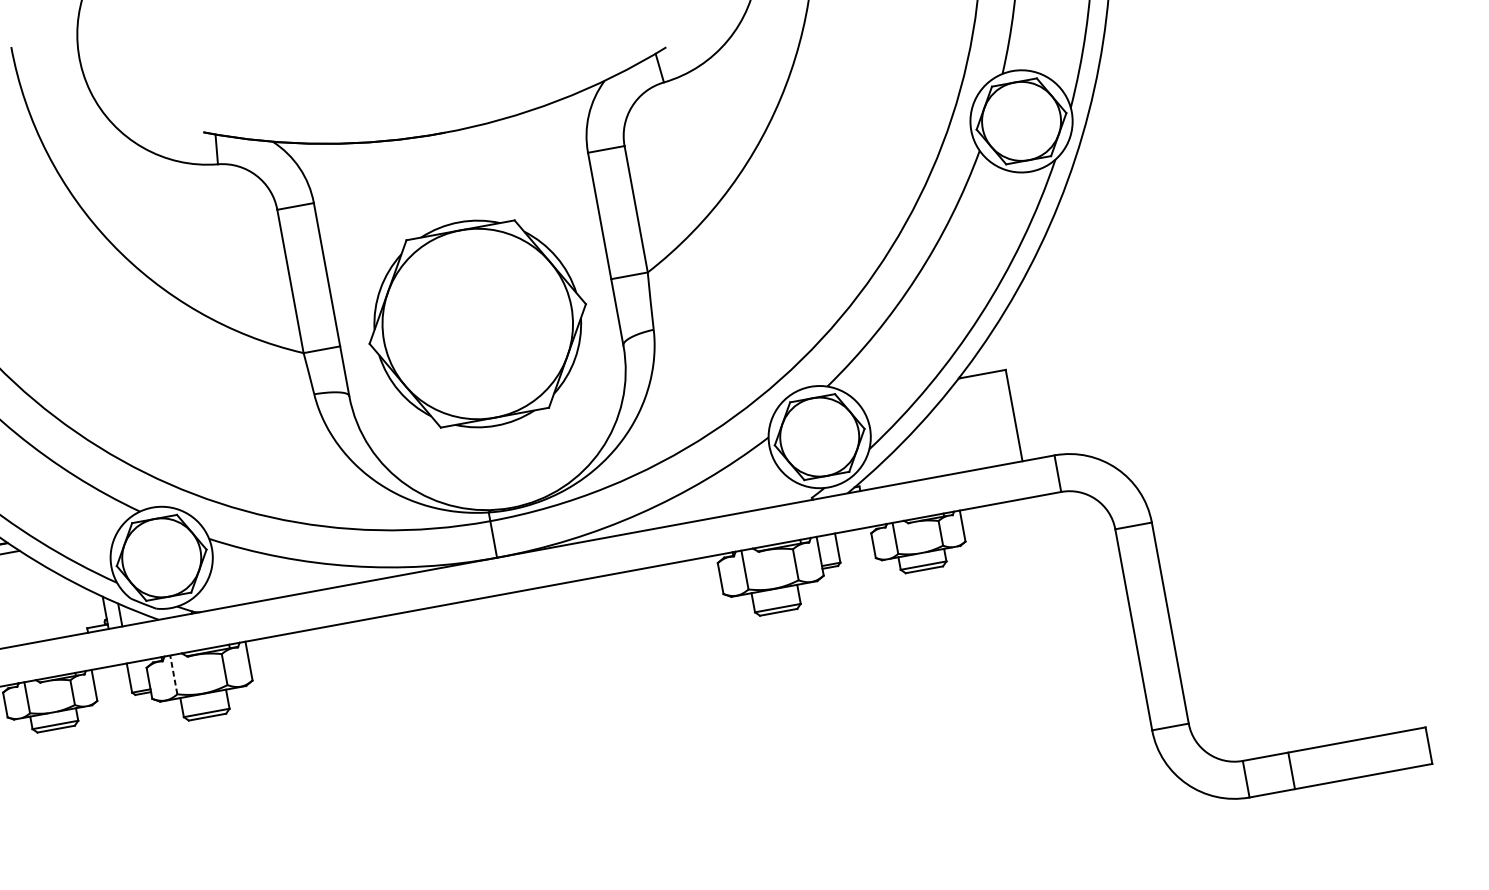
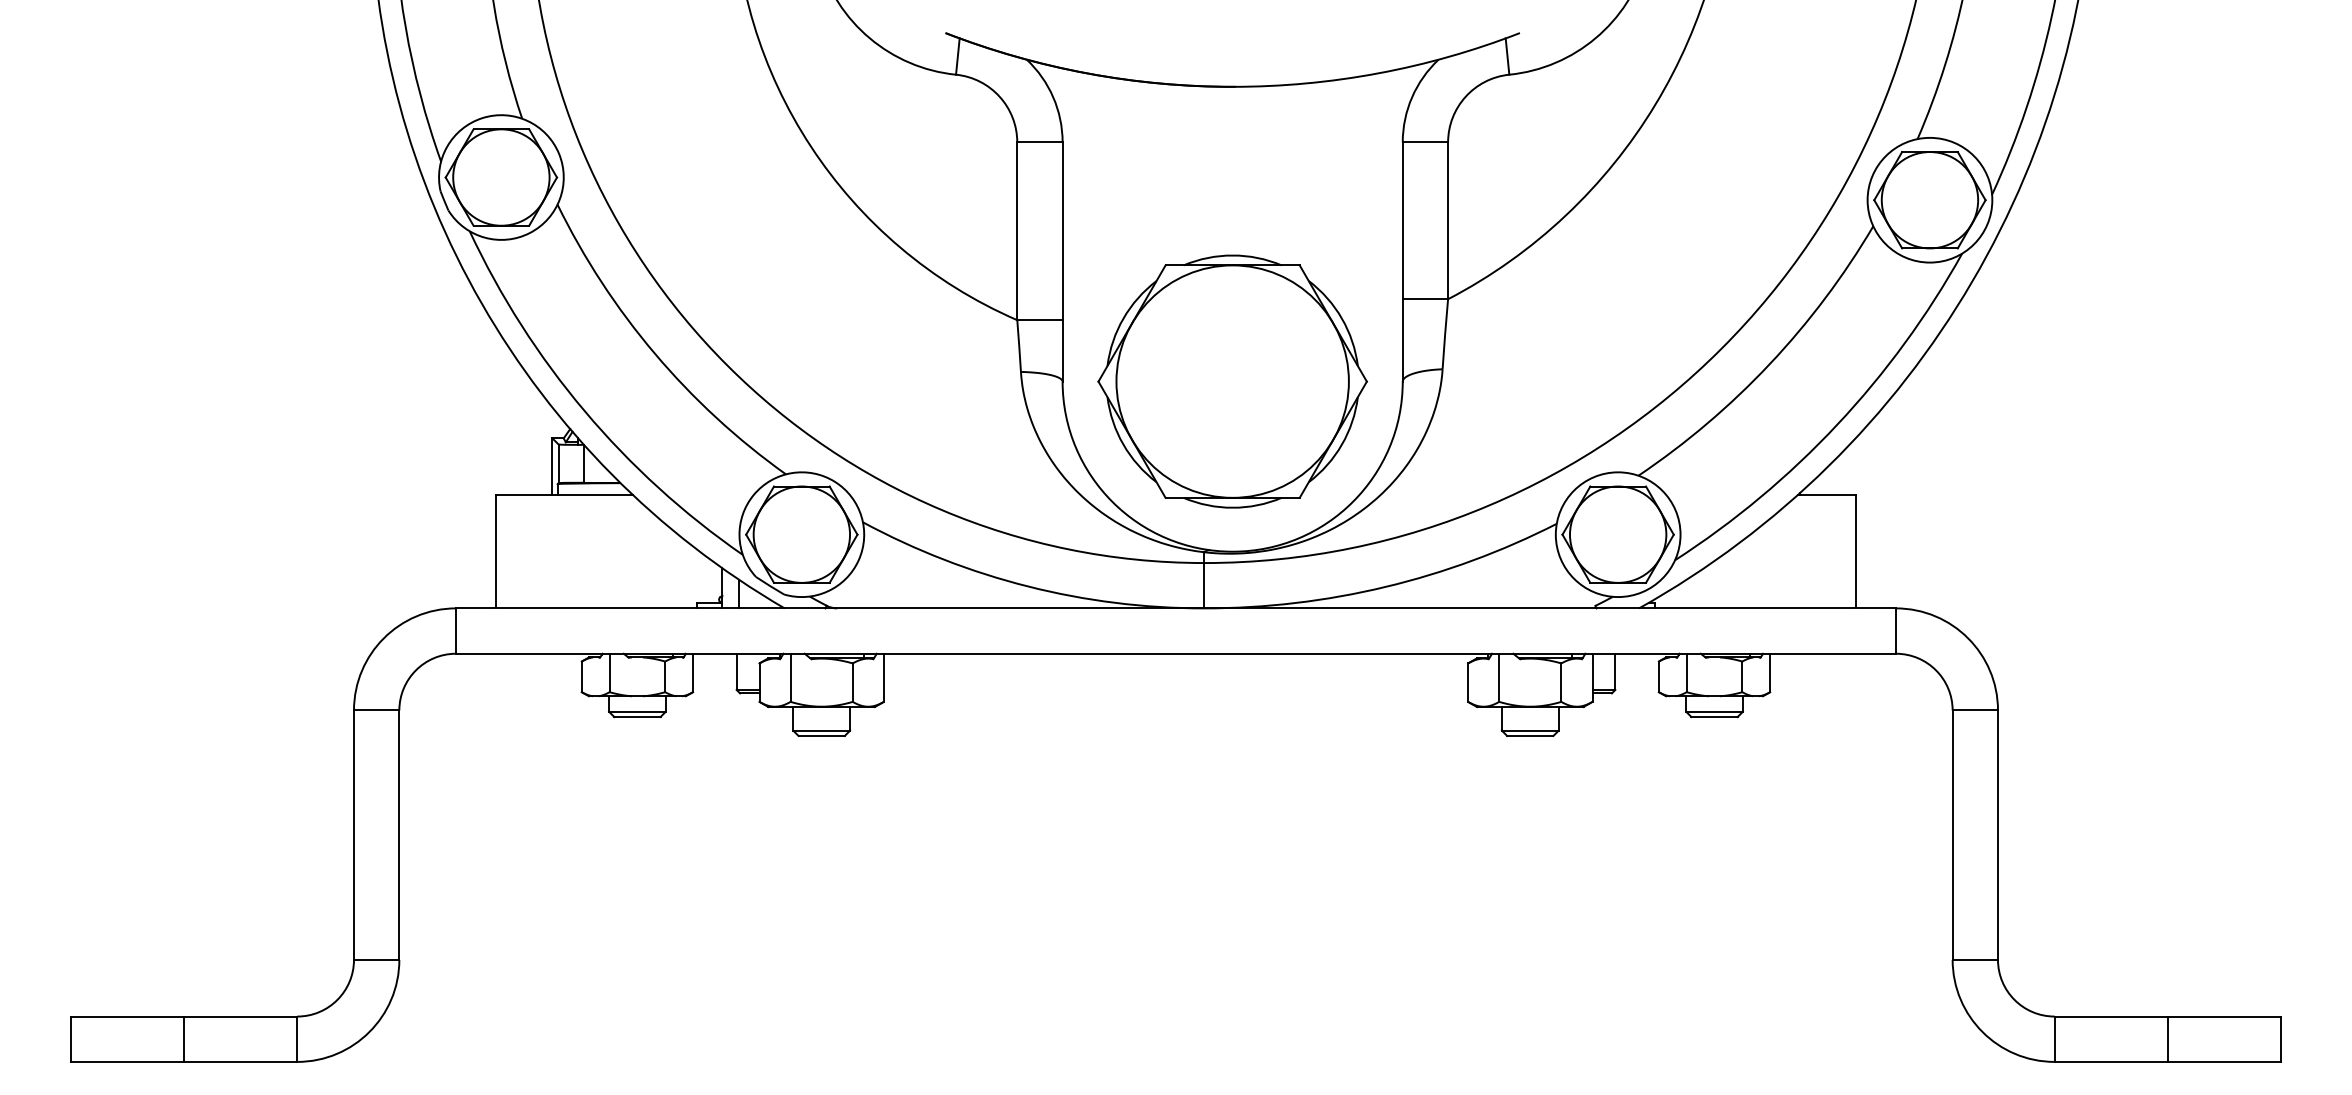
part: (477, 323) -> (1232, 381), moved
line: (173, 674) -> (790, 677), dashed -> solid
line: (1291, 770) -> (2168, 1038), moved

